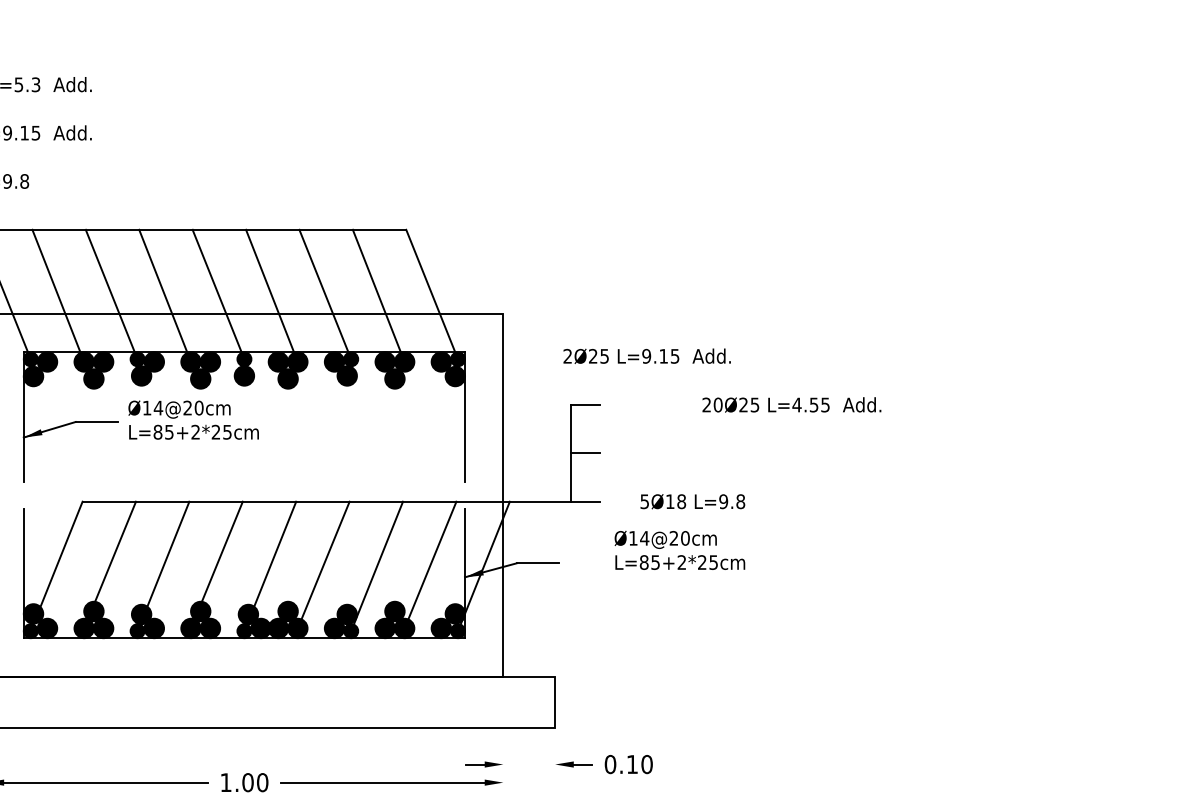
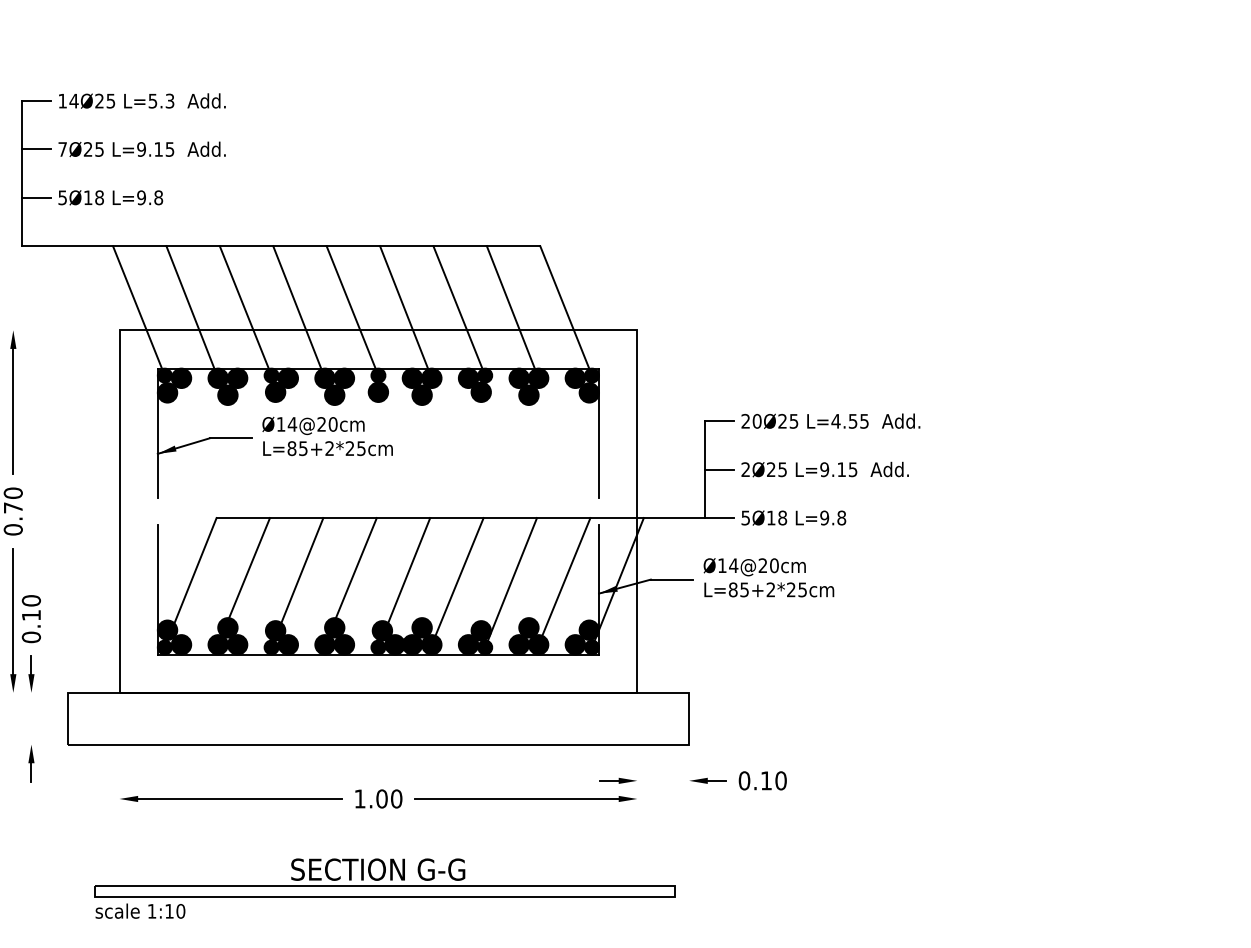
text: (646, 356) -> (824, 469), moved
text: (791, 404) -> (830, 420), moved
text: (692, 501) -> (793, 517), moved
text: (679, 550) -> (768, 577), moved

